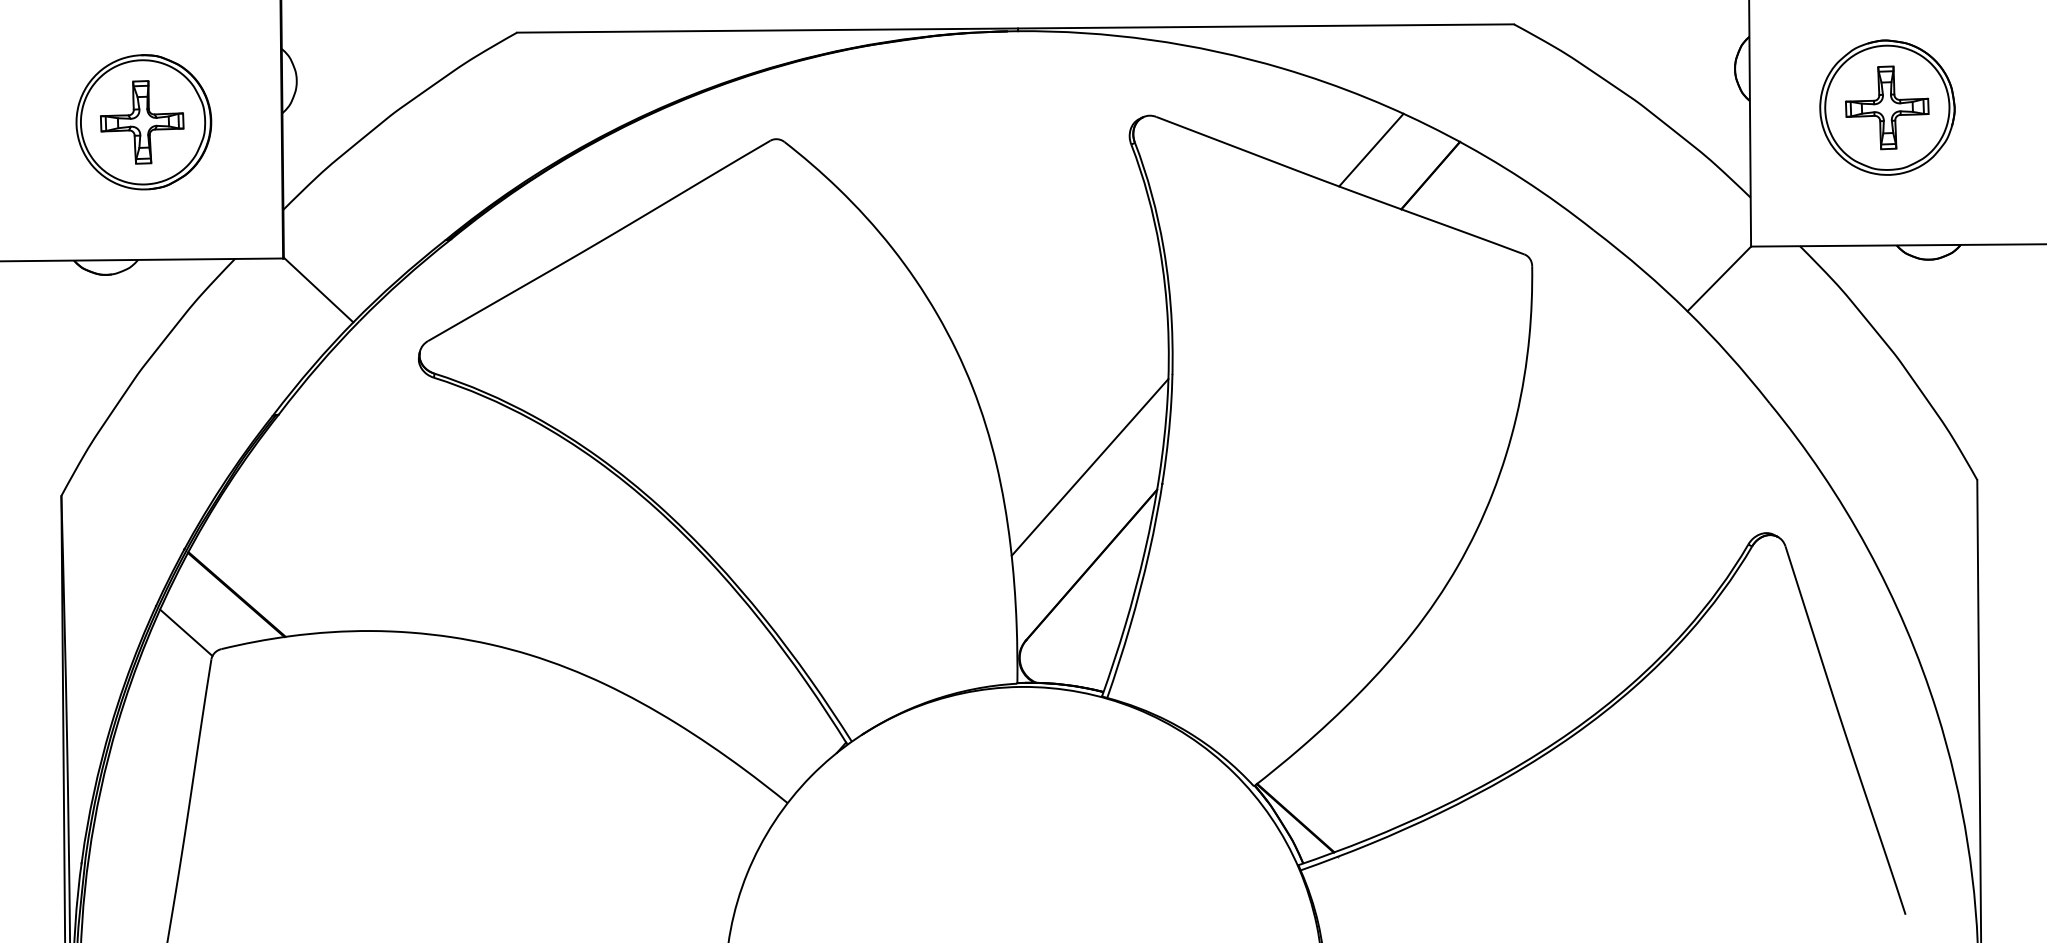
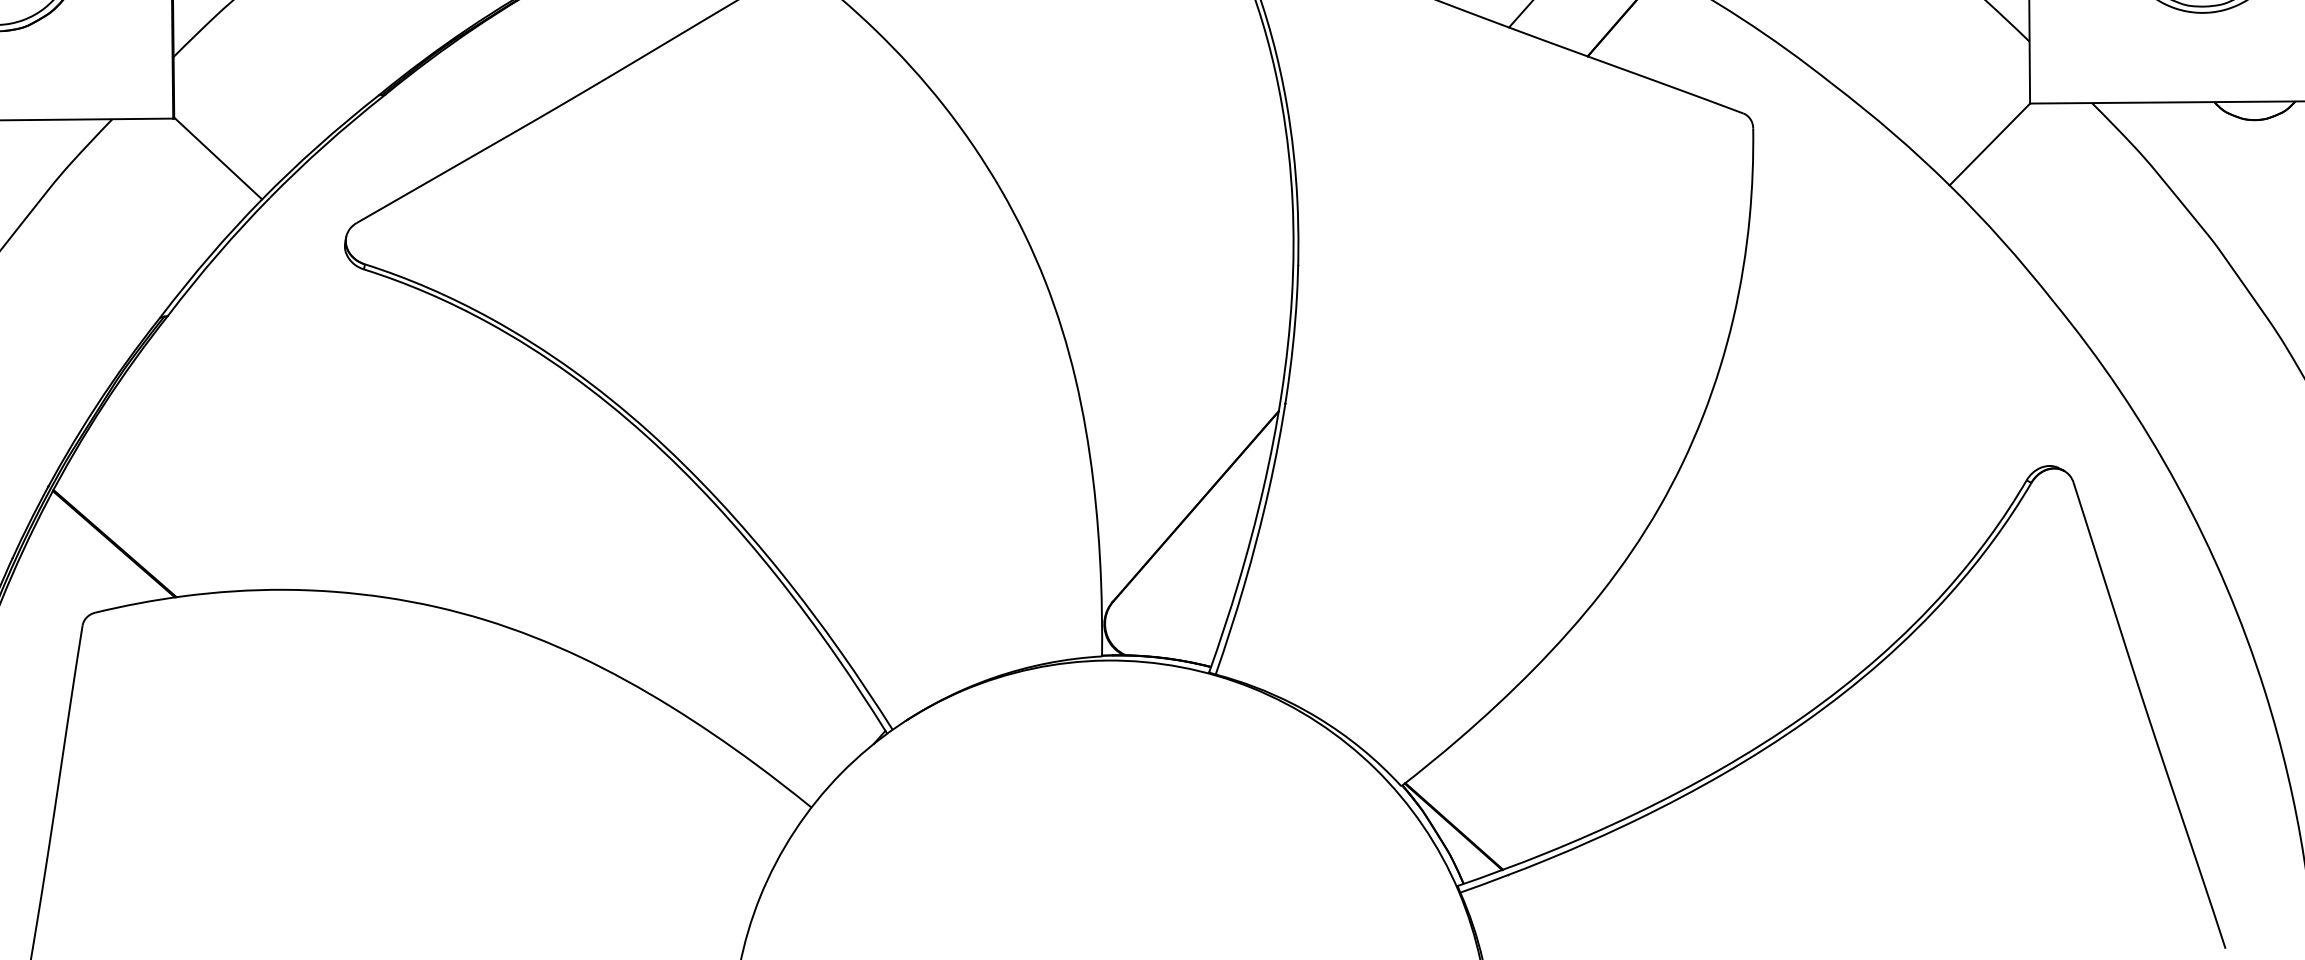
line: (1089, 467) -> (1193, 382), removed
line: (186, 632) -> (51, 591), removed

